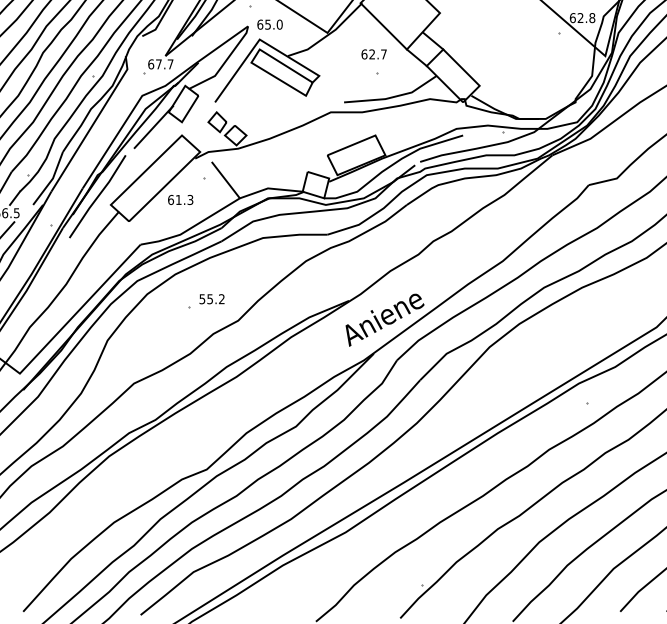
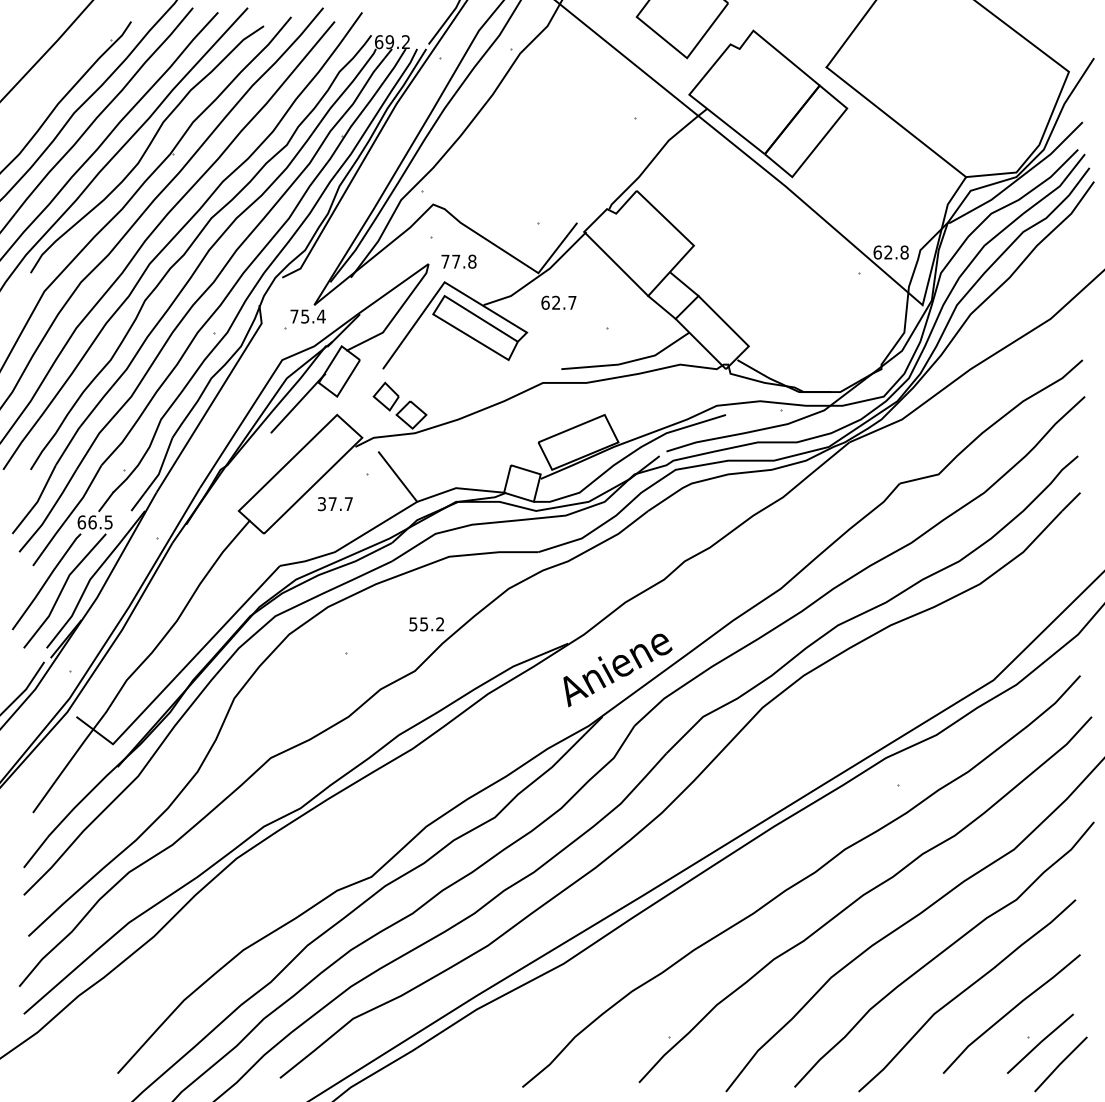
text: (269, 24) -> (458, 261), 65.0 -> 77.8
text: (373, 54) -> (558, 302), moved
text: (160, 64) -> (307, 316), 67.7 -> 75.4
line: (97, 196) -> (220, 499), removed
text: (180, 200) -> (334, 504), 61.3 -> 37.7
text: (211, 299) -> (426, 624), moved

